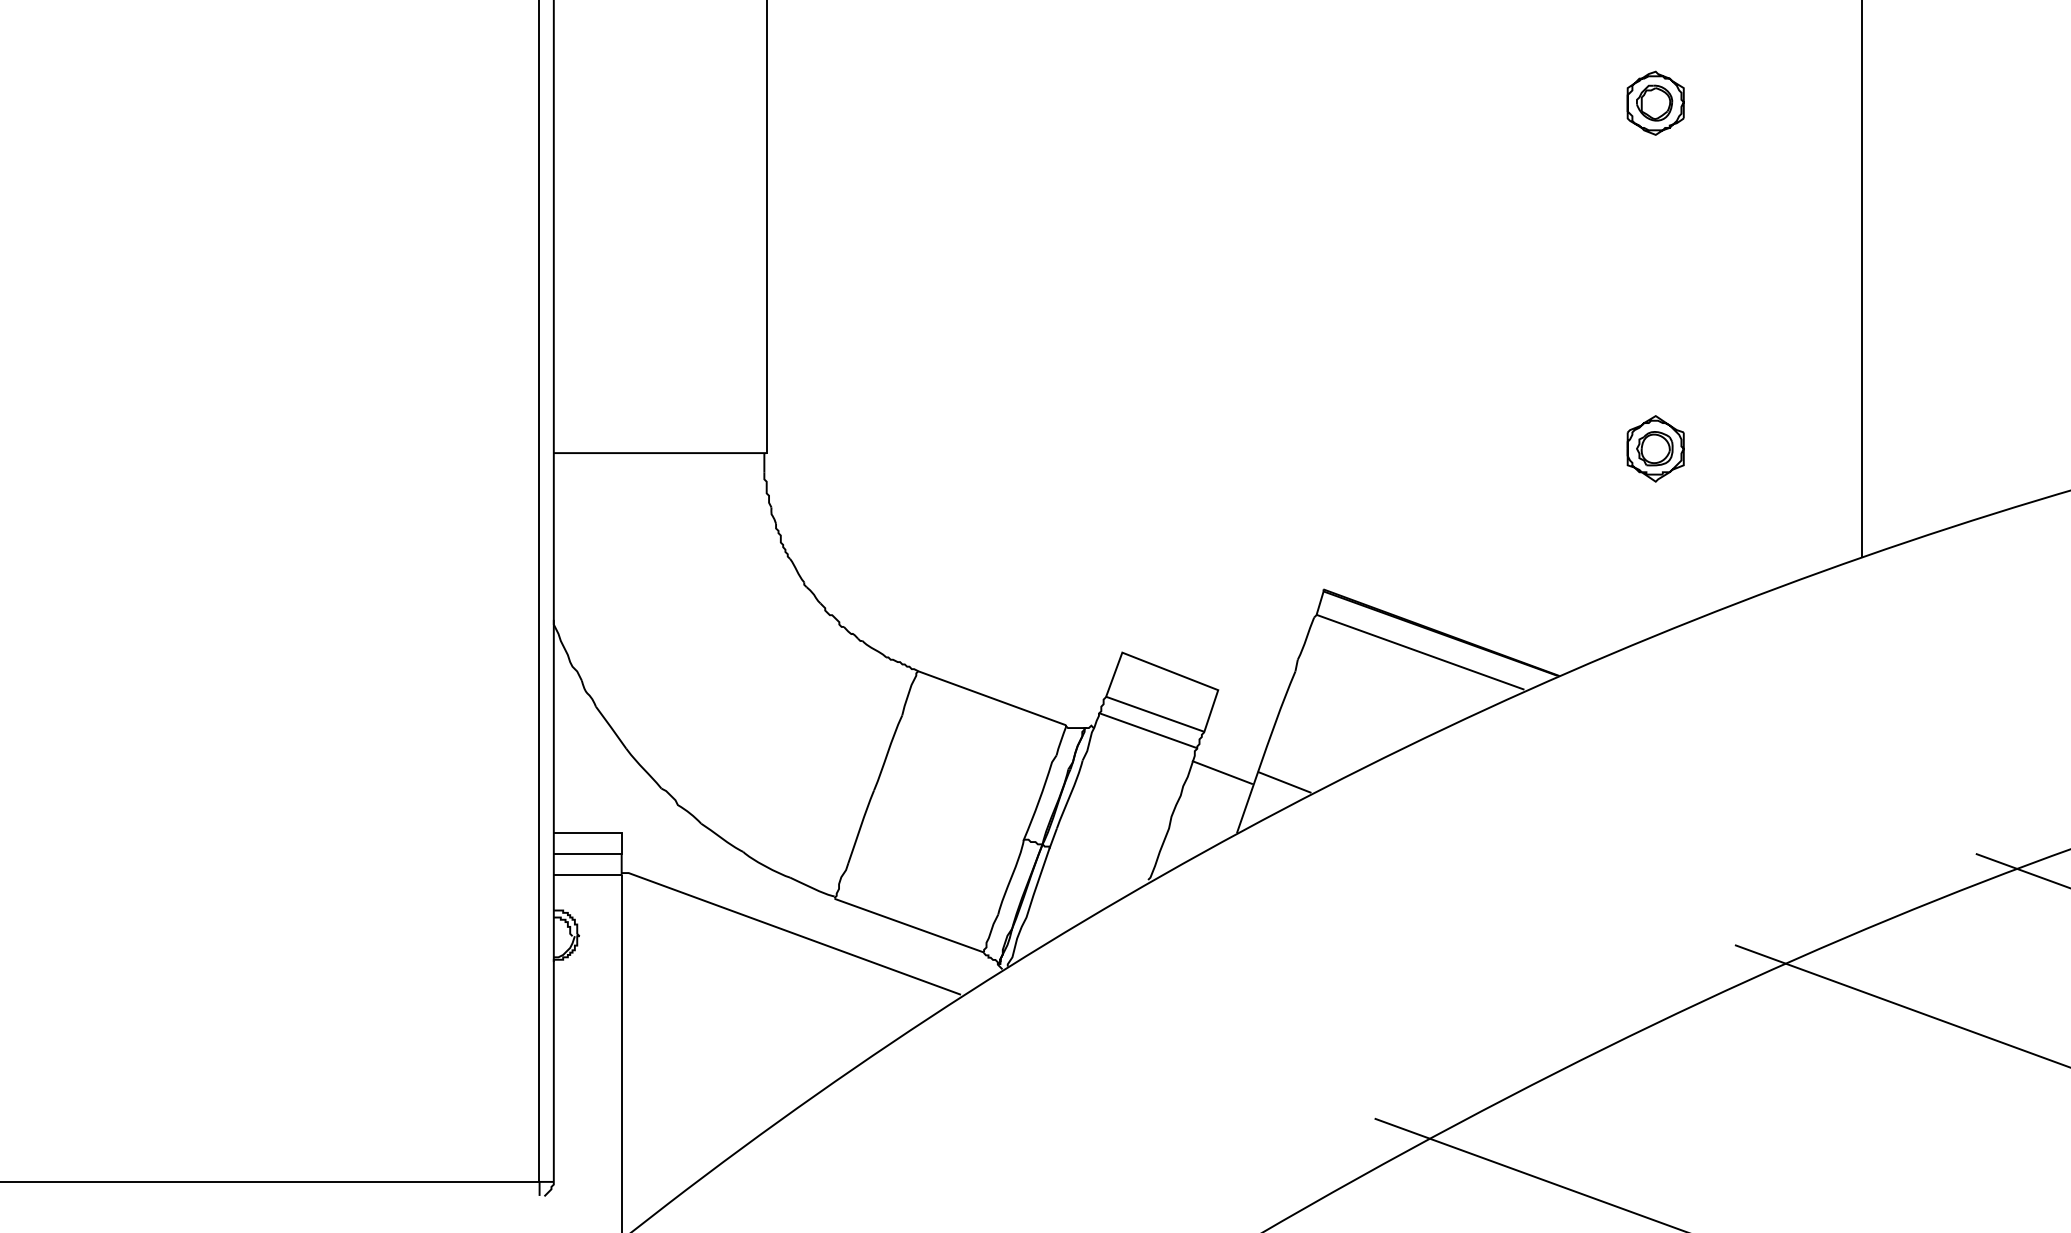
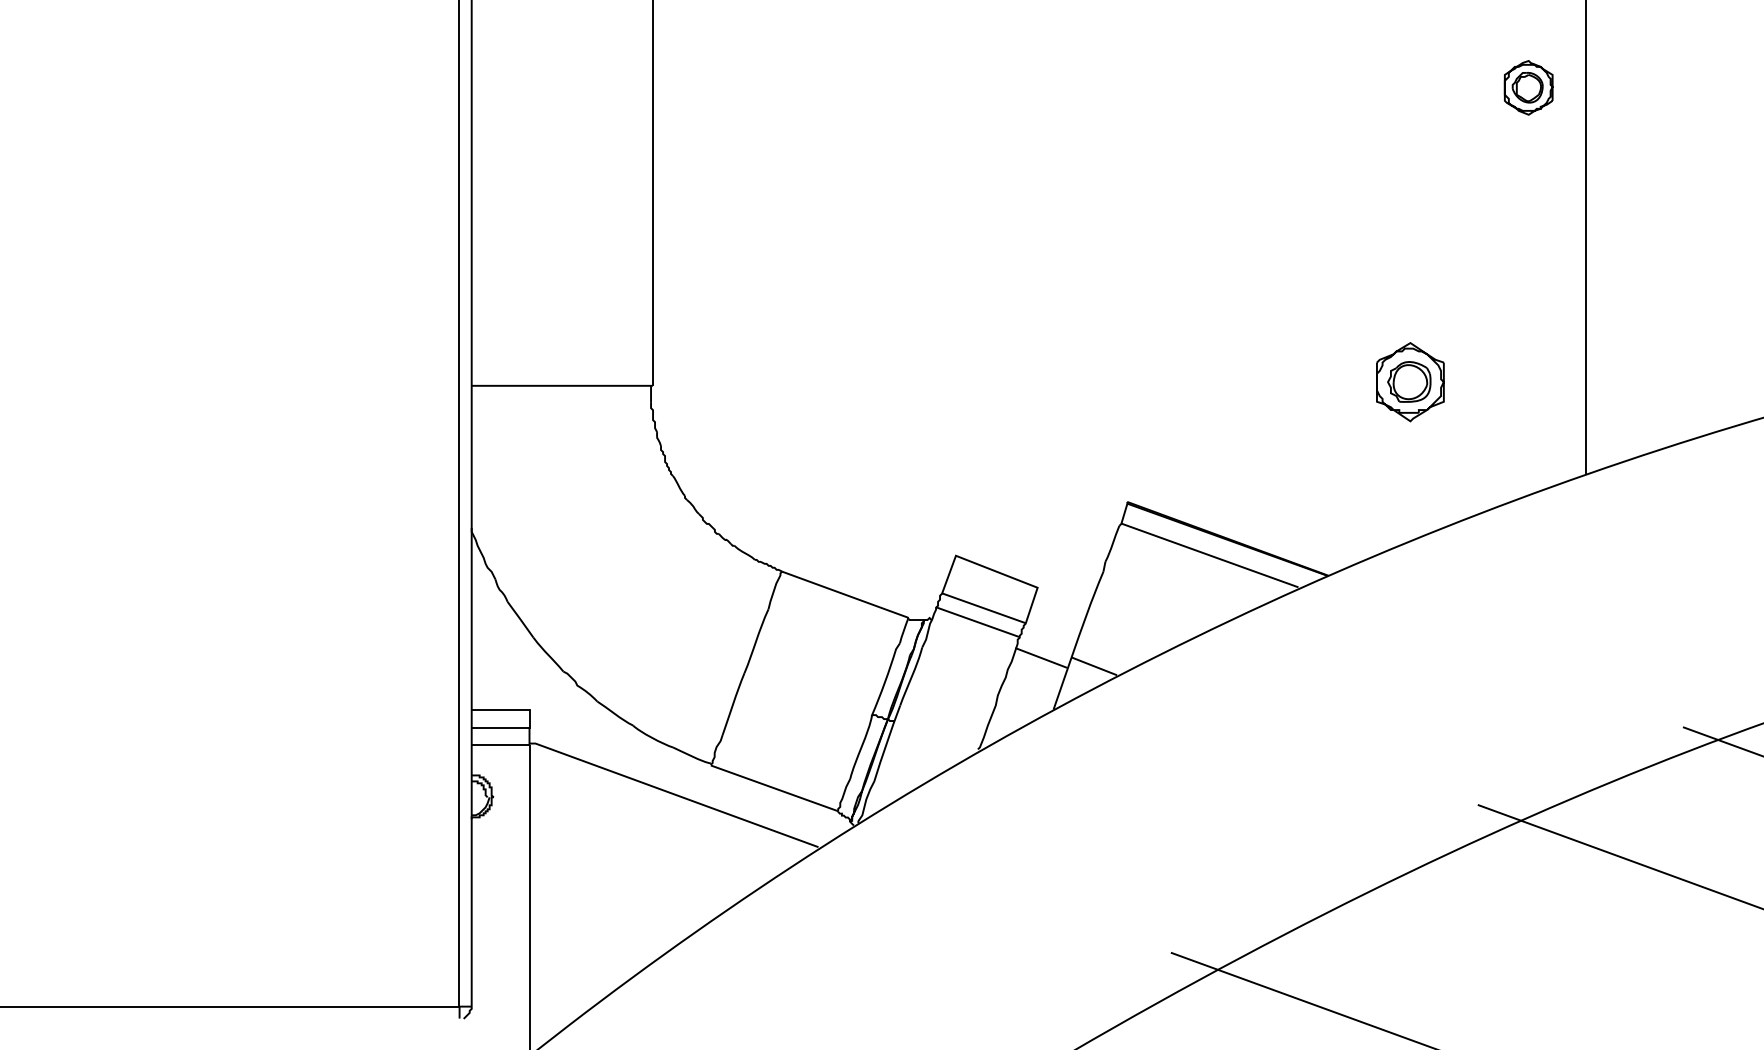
part: (1655, 102) -> (1528, 87), moved
part: (1655, 448) -> (1410, 381), size x1.4

